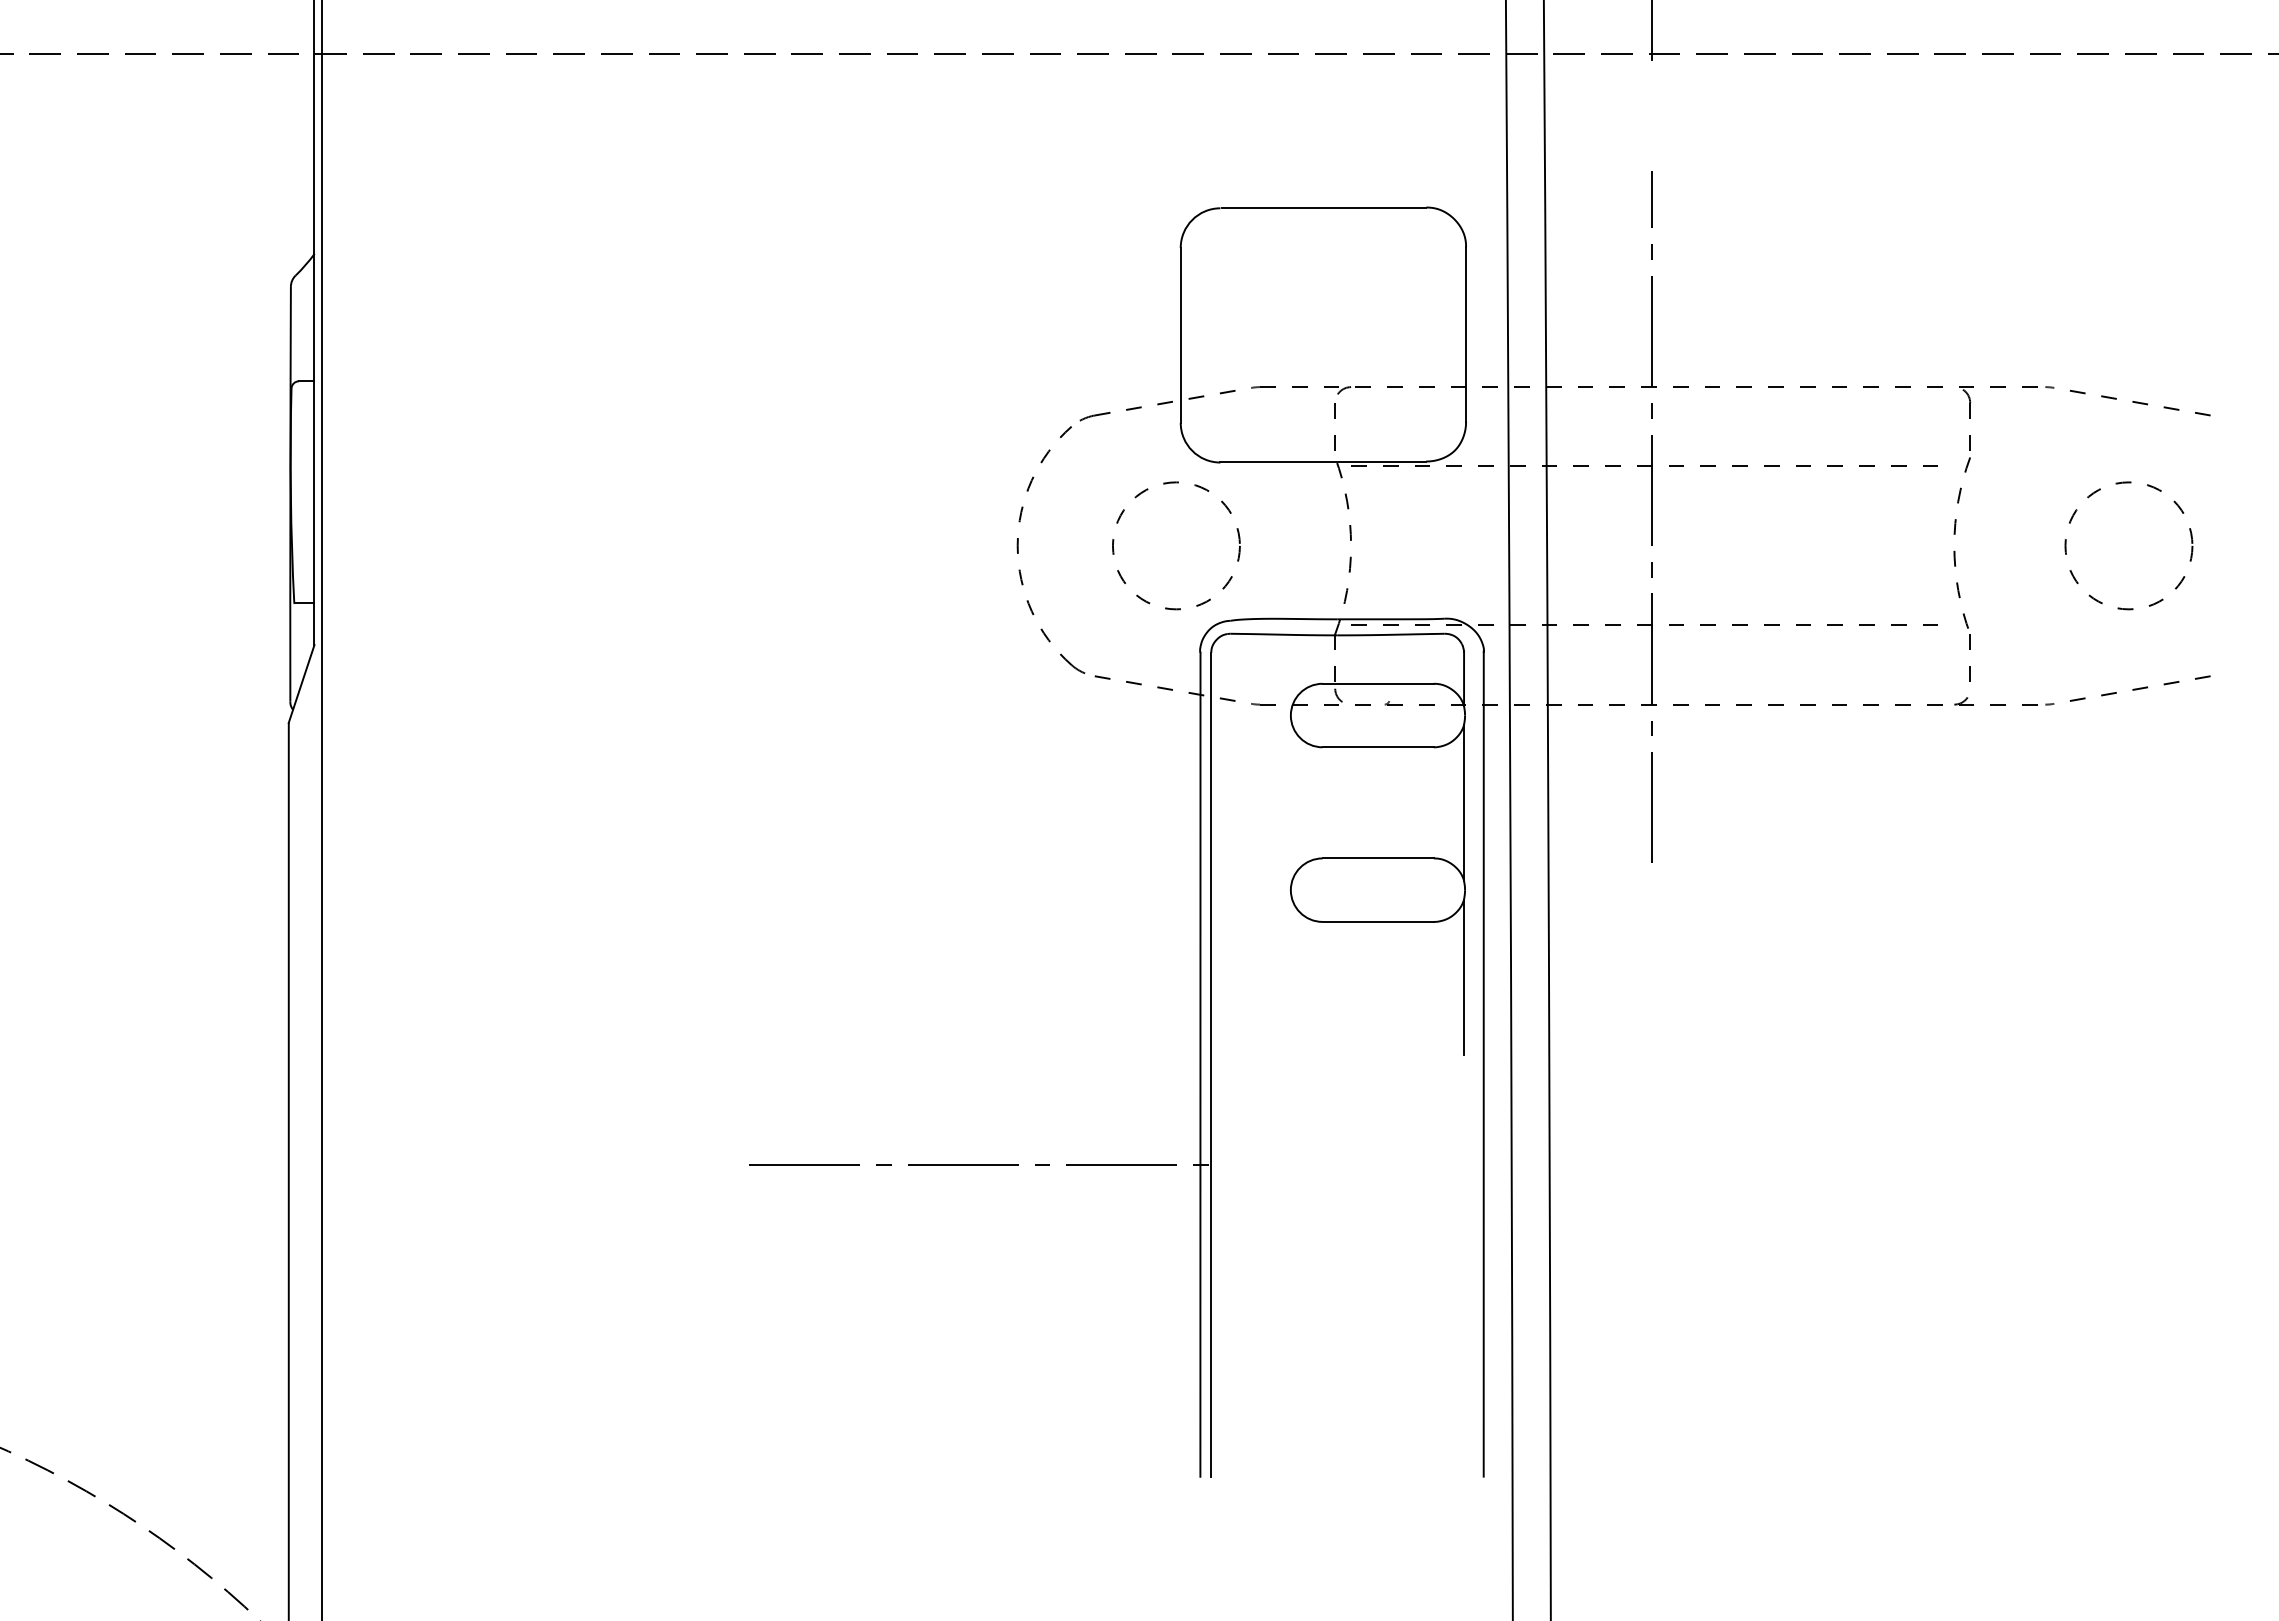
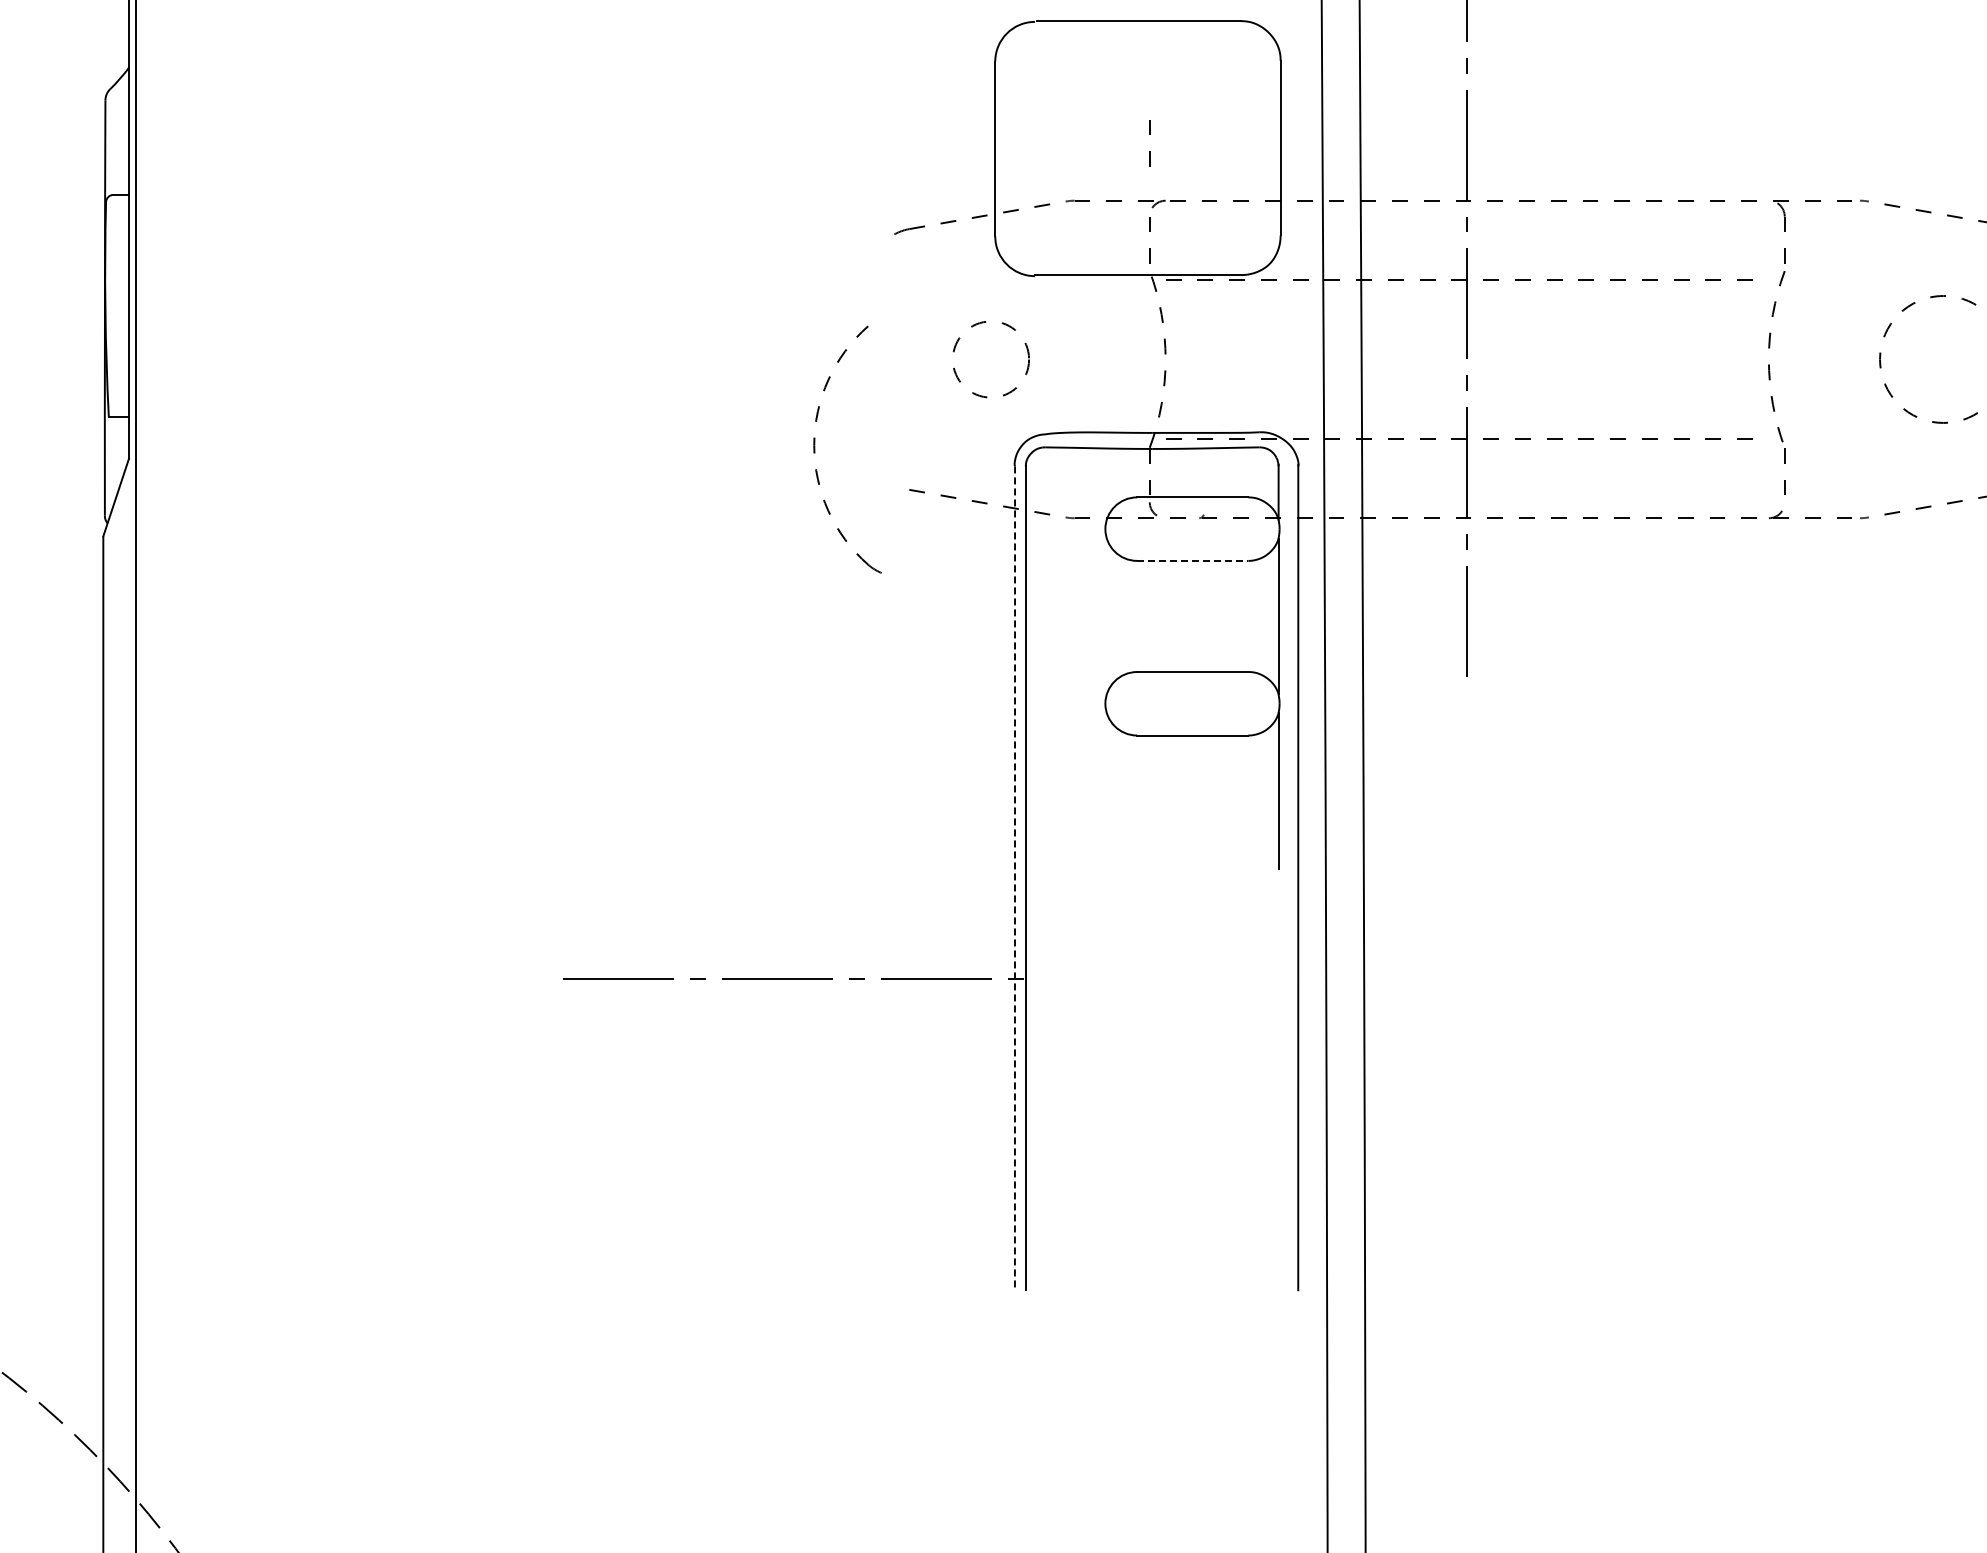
line: (1334, 321) -> (1149, 135), added
circle: (1176, 545) -> (991, 359), size x0.6
part: (1018, 550) -> (815, 450), moved
line: (1378, 747) -> (1193, 561), solid -> dashed
line: (1200, 1064) -> (1015, 878), solid -> dashed

